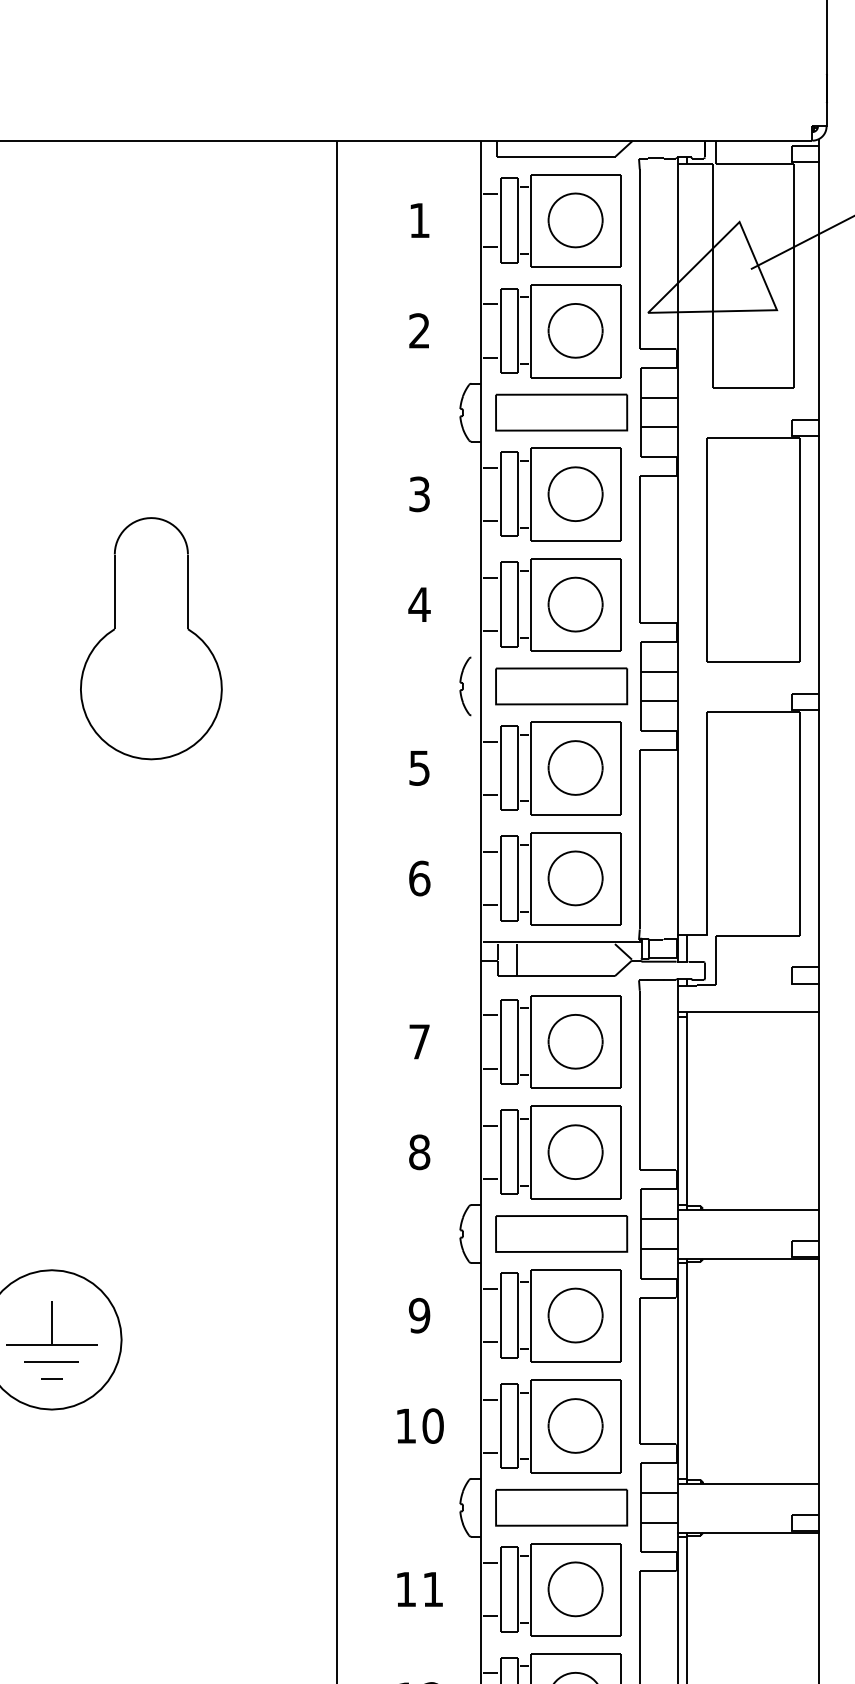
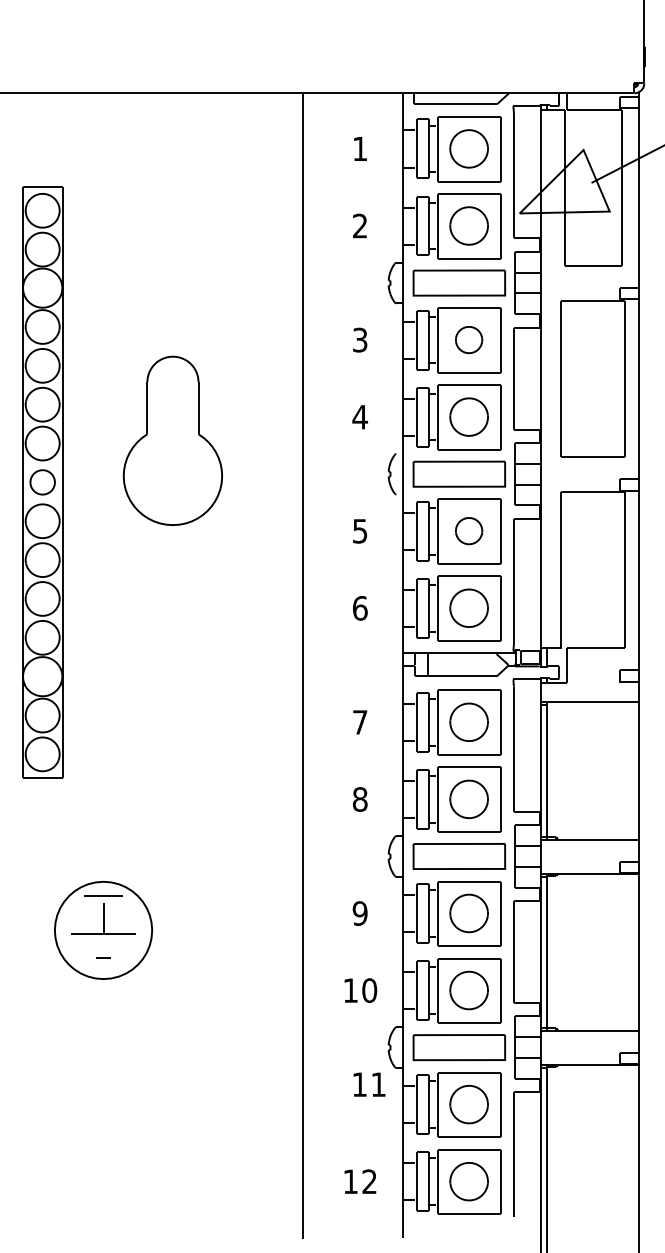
part: (574, 493) -> (468, 339), size x0.7
part: (574, 767) -> (468, 530), size x0.7
line: (51, 1361) -> (103, 895), moved
text: (420, 1589) -> (369, 1084), moved

